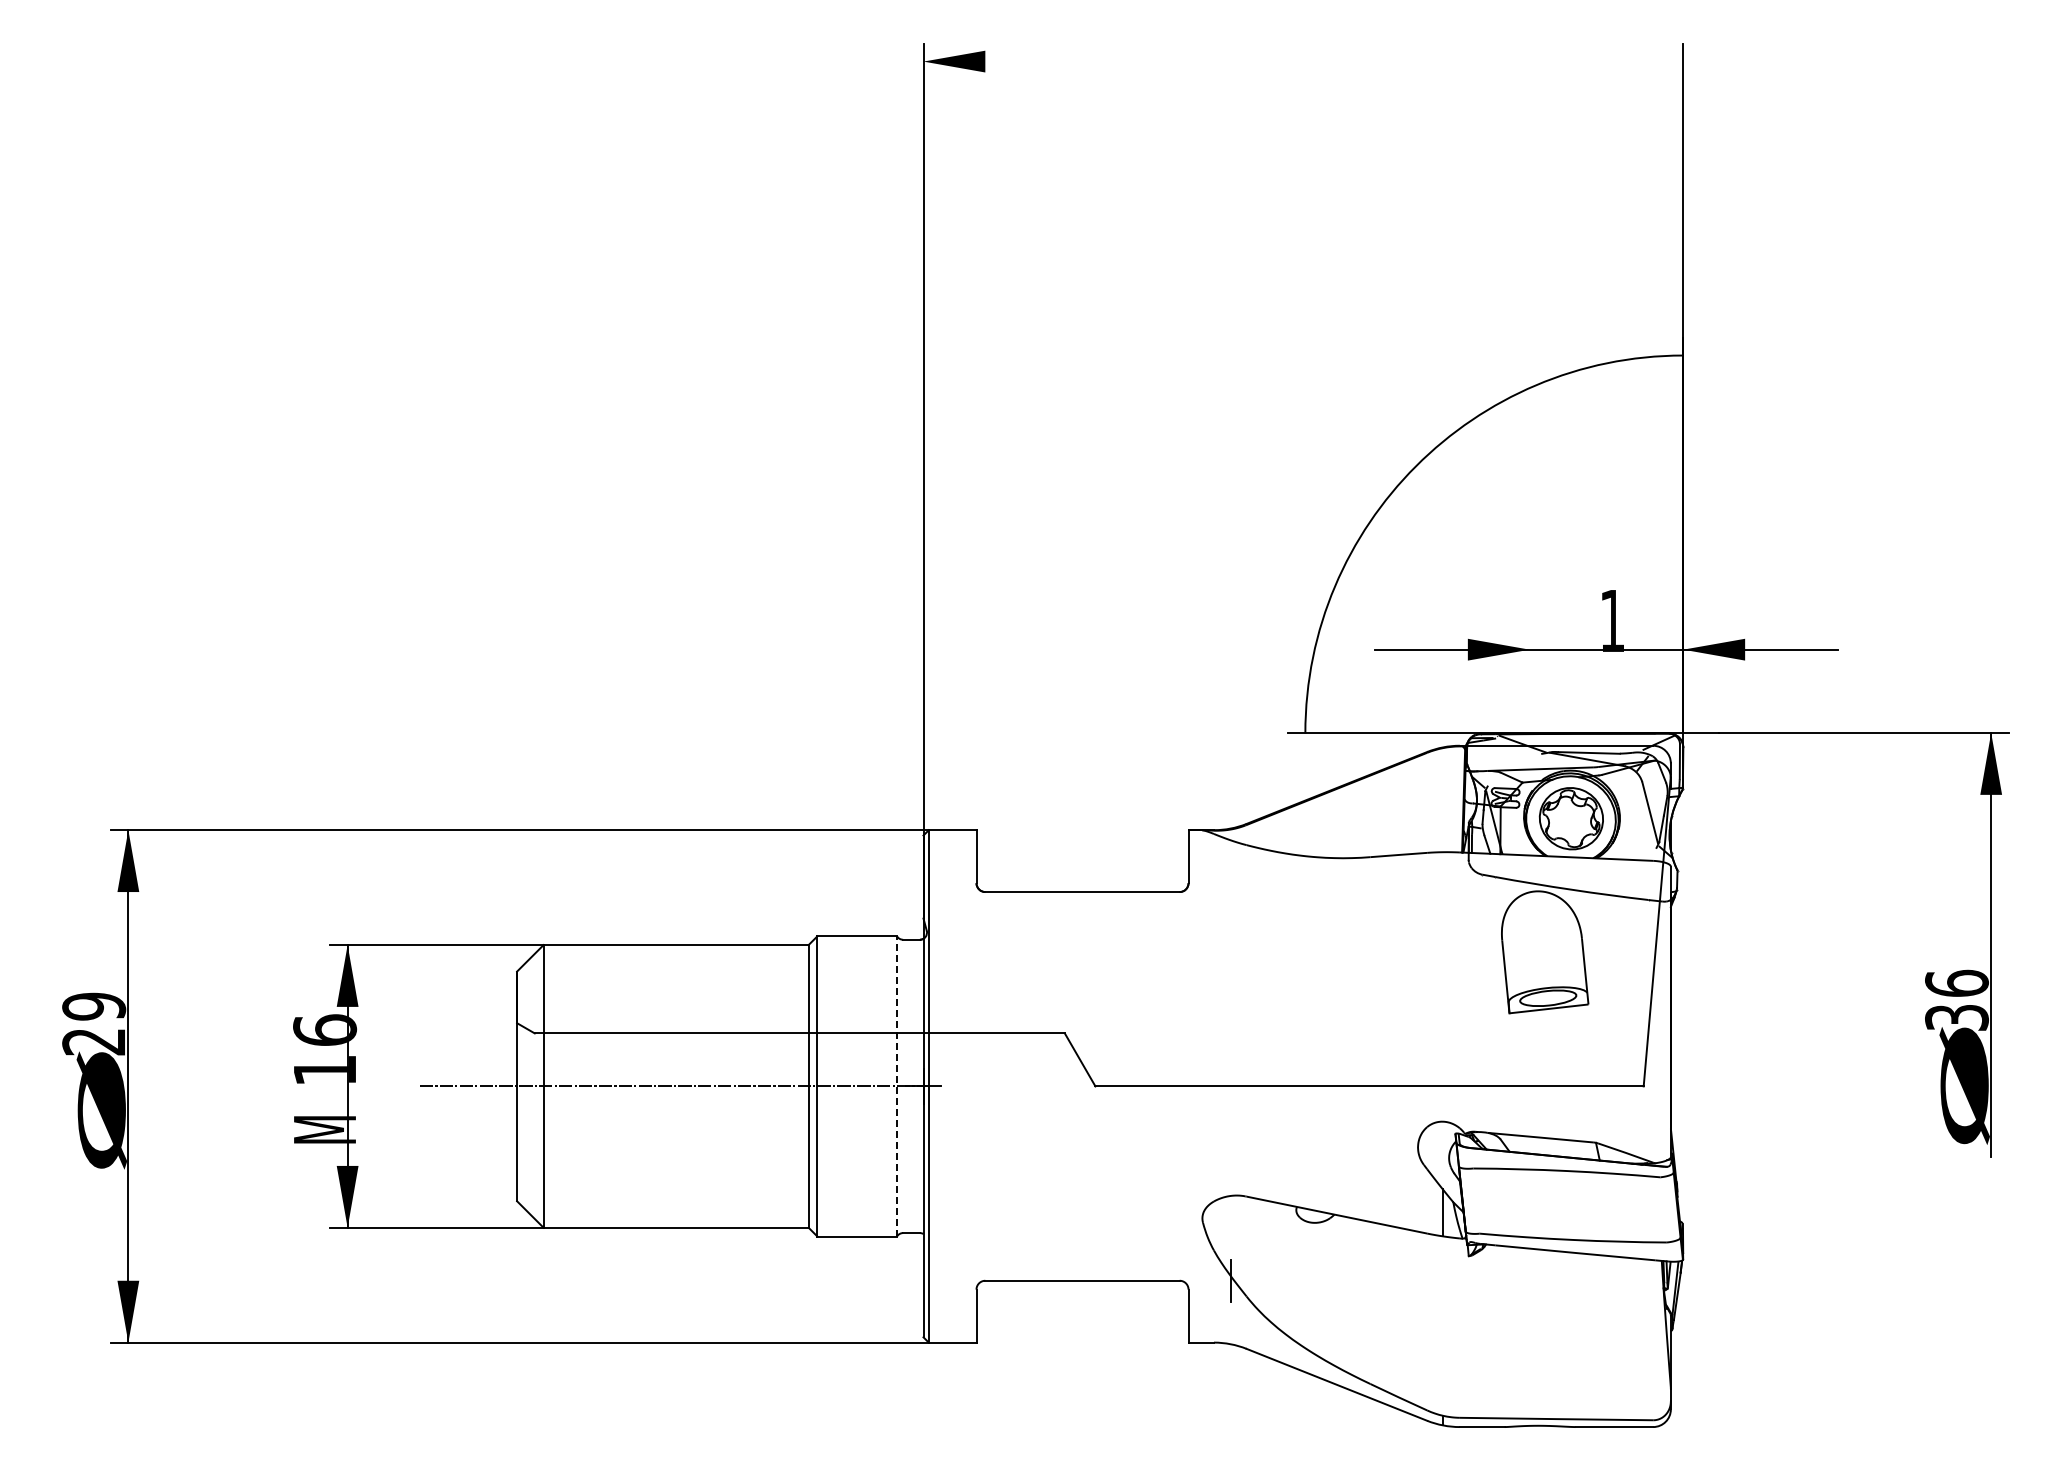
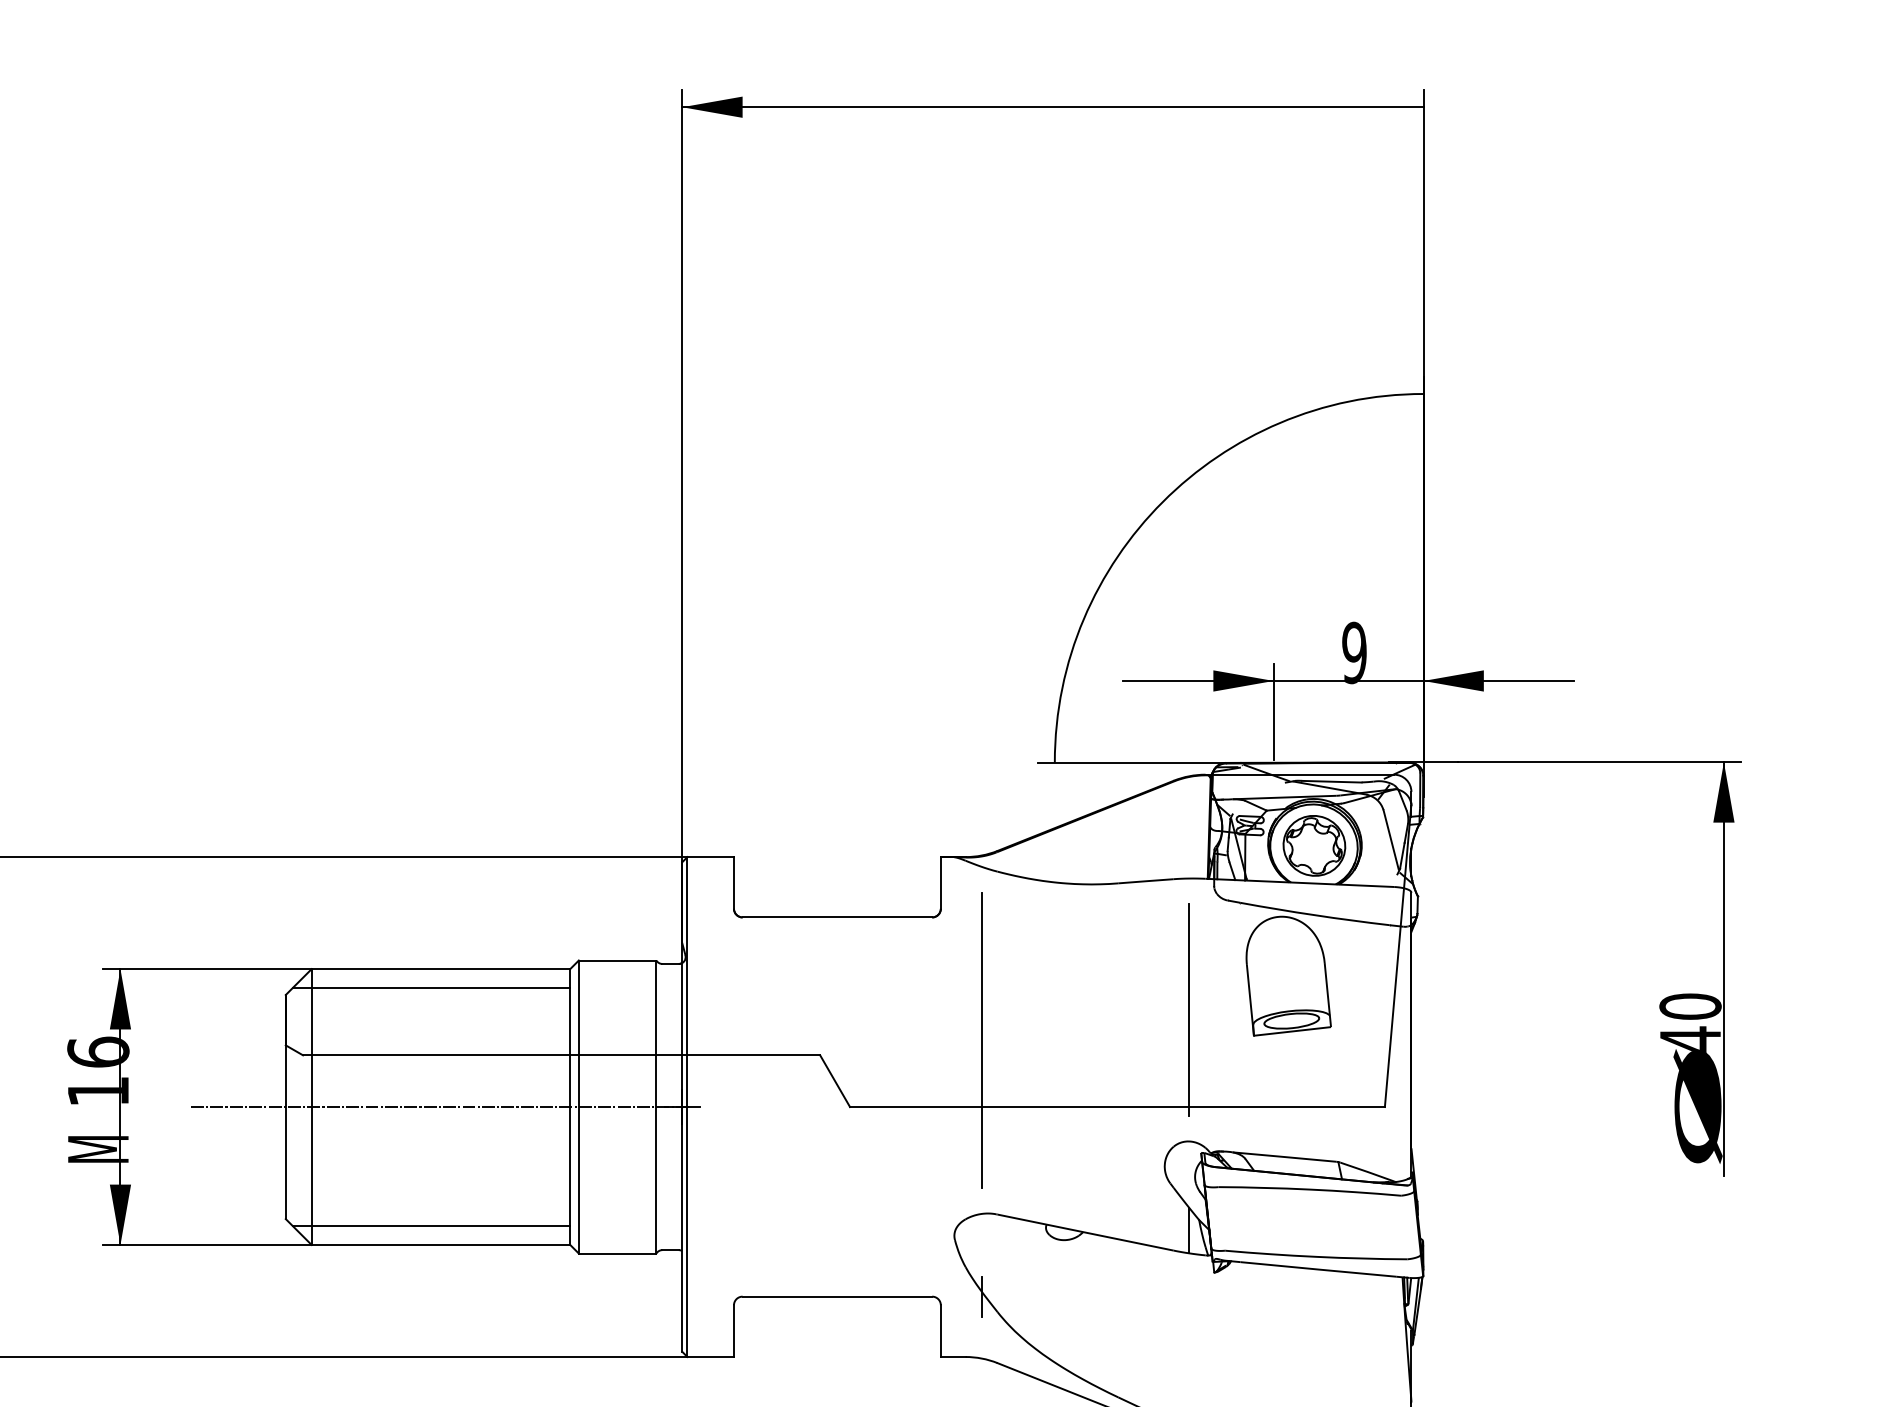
line: (1303, 61) -> (1053, 107), added
text: (1612, 620) -> (1354, 652), 1 -> 9
line: (1529, 681) -> (1273, 712), added
line: (666, 964) -> (431, 988), added
line: (1442, 986) -> (1188, 1009), added
text: (1956, 999) -> (1690, 1022), 36 -> 40
line: (1230, 1017) -> (981, 1039), added
line: (897, 1085) -> (656, 1106), dashed -> solid
line: (666, 1208) -> (431, 1226), added

